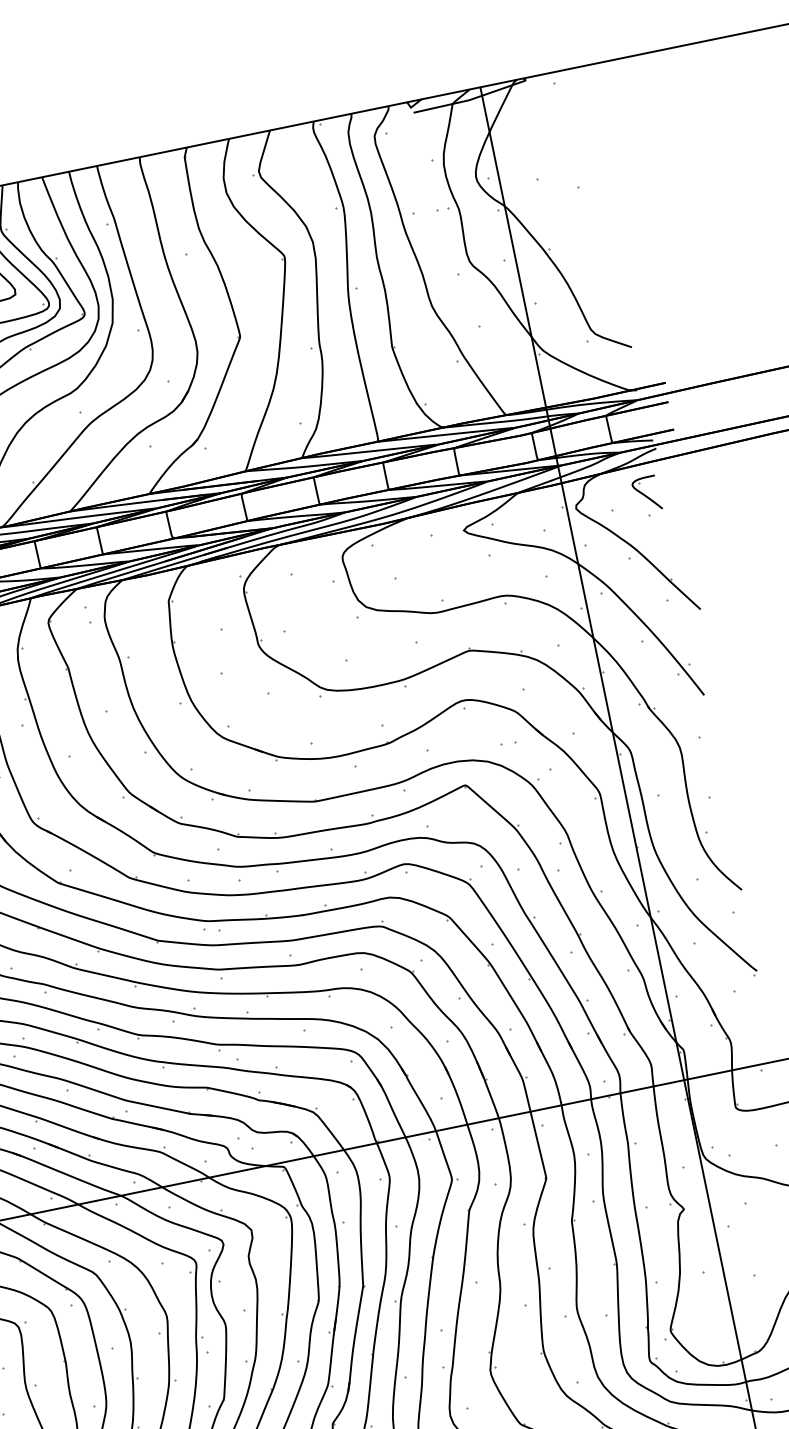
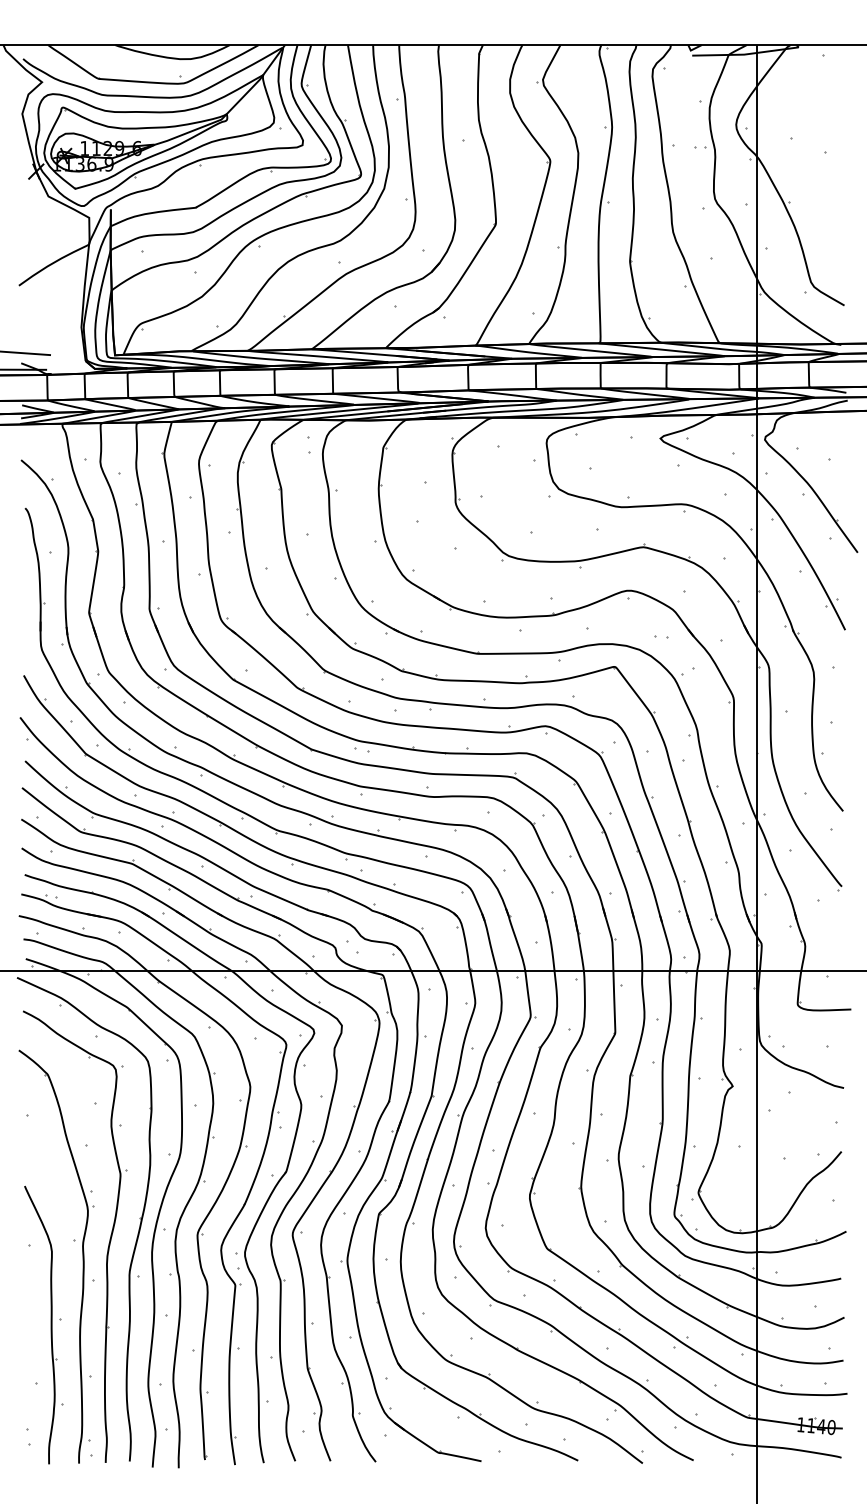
part: (646, 494) -> (830, 439), removed

